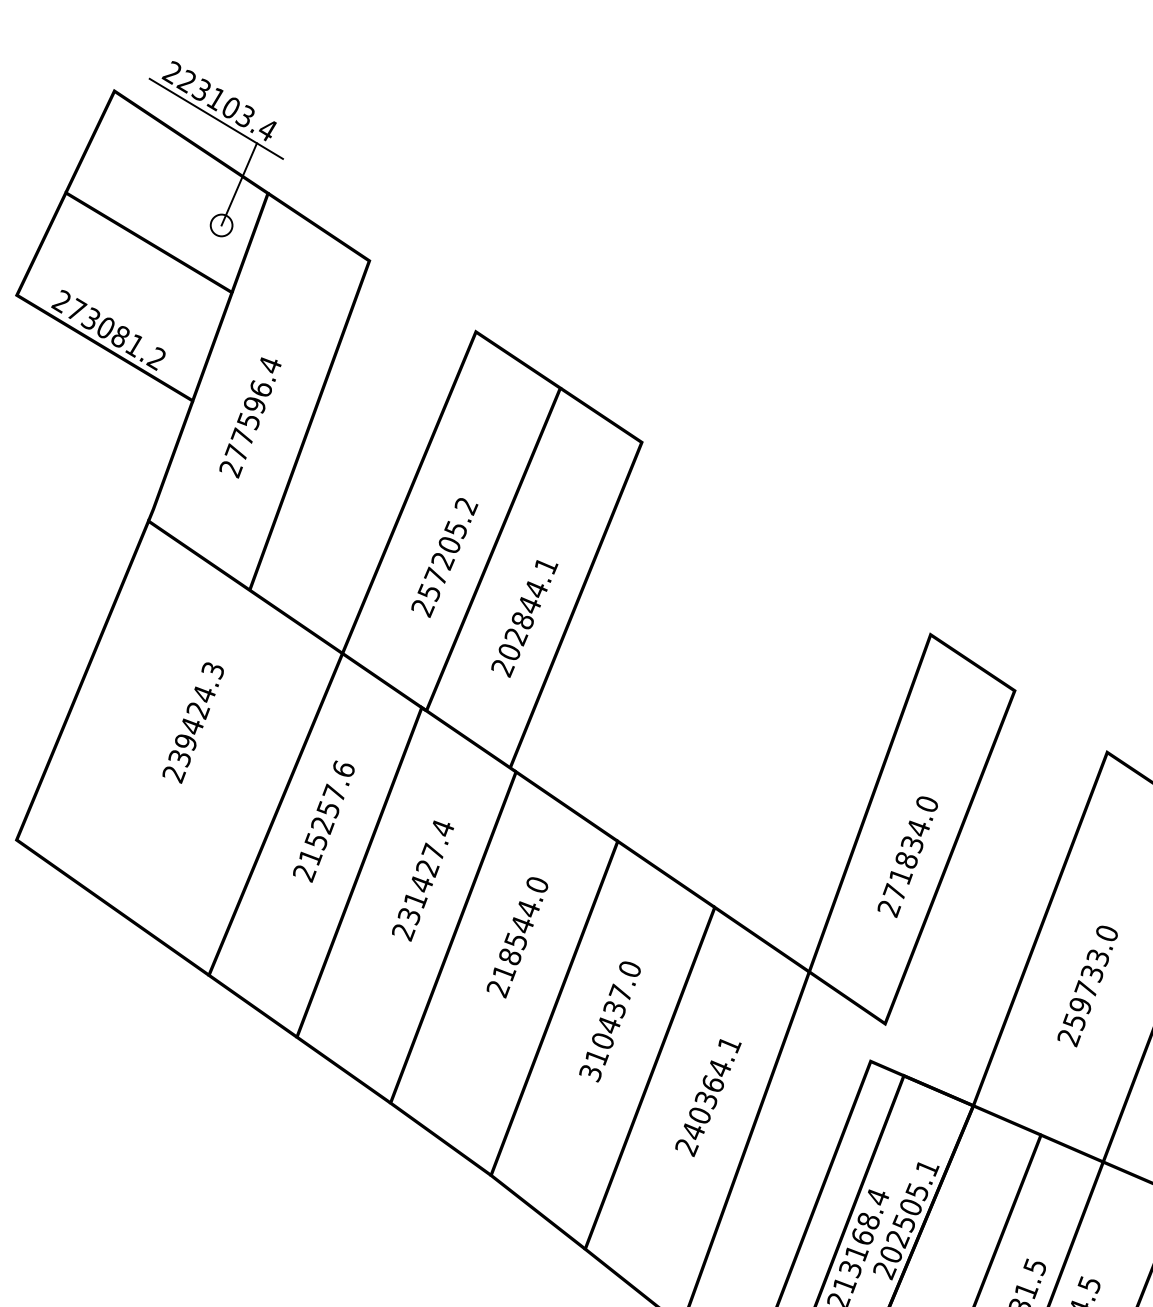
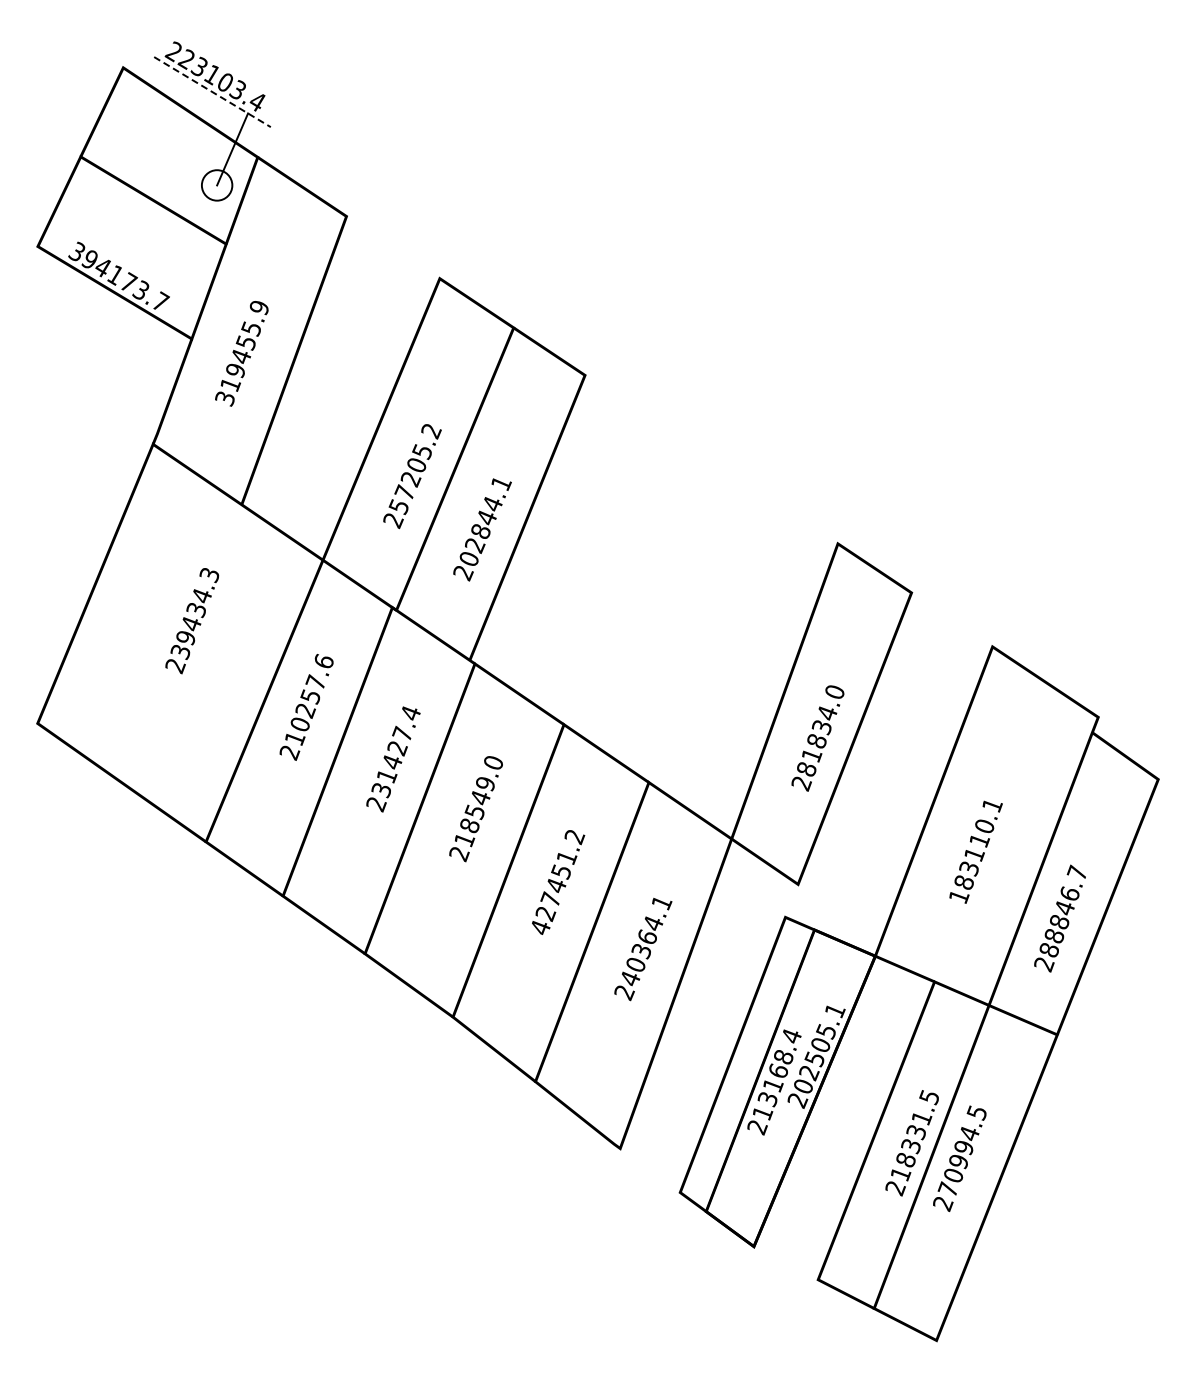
line: (216, 119) -> (212, 92), solid -> dashed
circle: (220, 224) -> (216, 184), size x1.6
text: (108, 329) -> (118, 276), 273081.2 -> 394173.7
text: (250, 417) -> (242, 353), 277596.4 -> 319455.9
text: (198, 710) -> (196, 610), 239424.3 -> 239434.3
text: (315, 841) -> (299, 724), 215257.6 -> 210257.6
text: (894, 891) -> (806, 768), 271834.0 -> 281834.0
text: (528, 909) -> (485, 784), 218544.0 -> 218549.0
text: (1087, 986) -> (975, 851), 259733.0 -> 183110.1
text: (610, 1021) -> (557, 882), 310437.0 -> 427451.2

